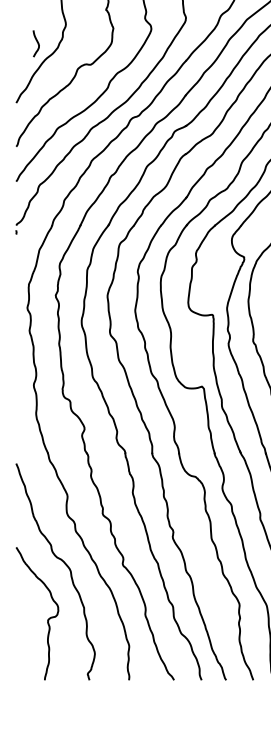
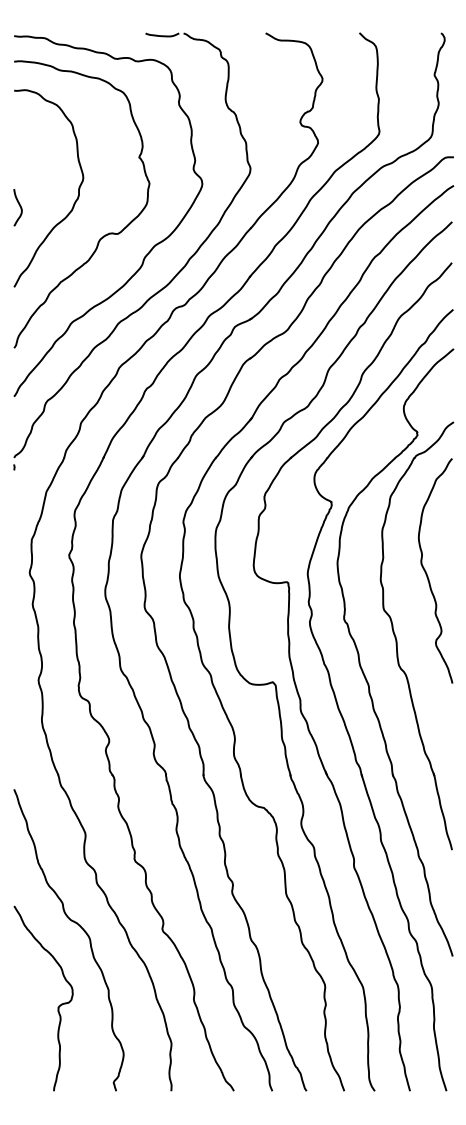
curve: (37, 42) -> (19, 206), moved

